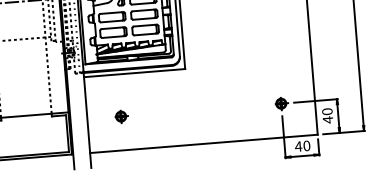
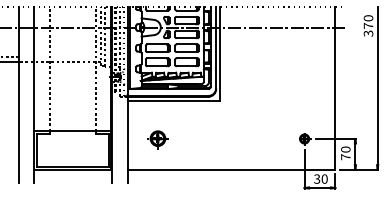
part: (122, 117) -> (159, 139), size x1.6
text: (327, 119) -> (345, 156), 40 -> 70
text: (297, 145) -> (316, 178), 40 -> 30

